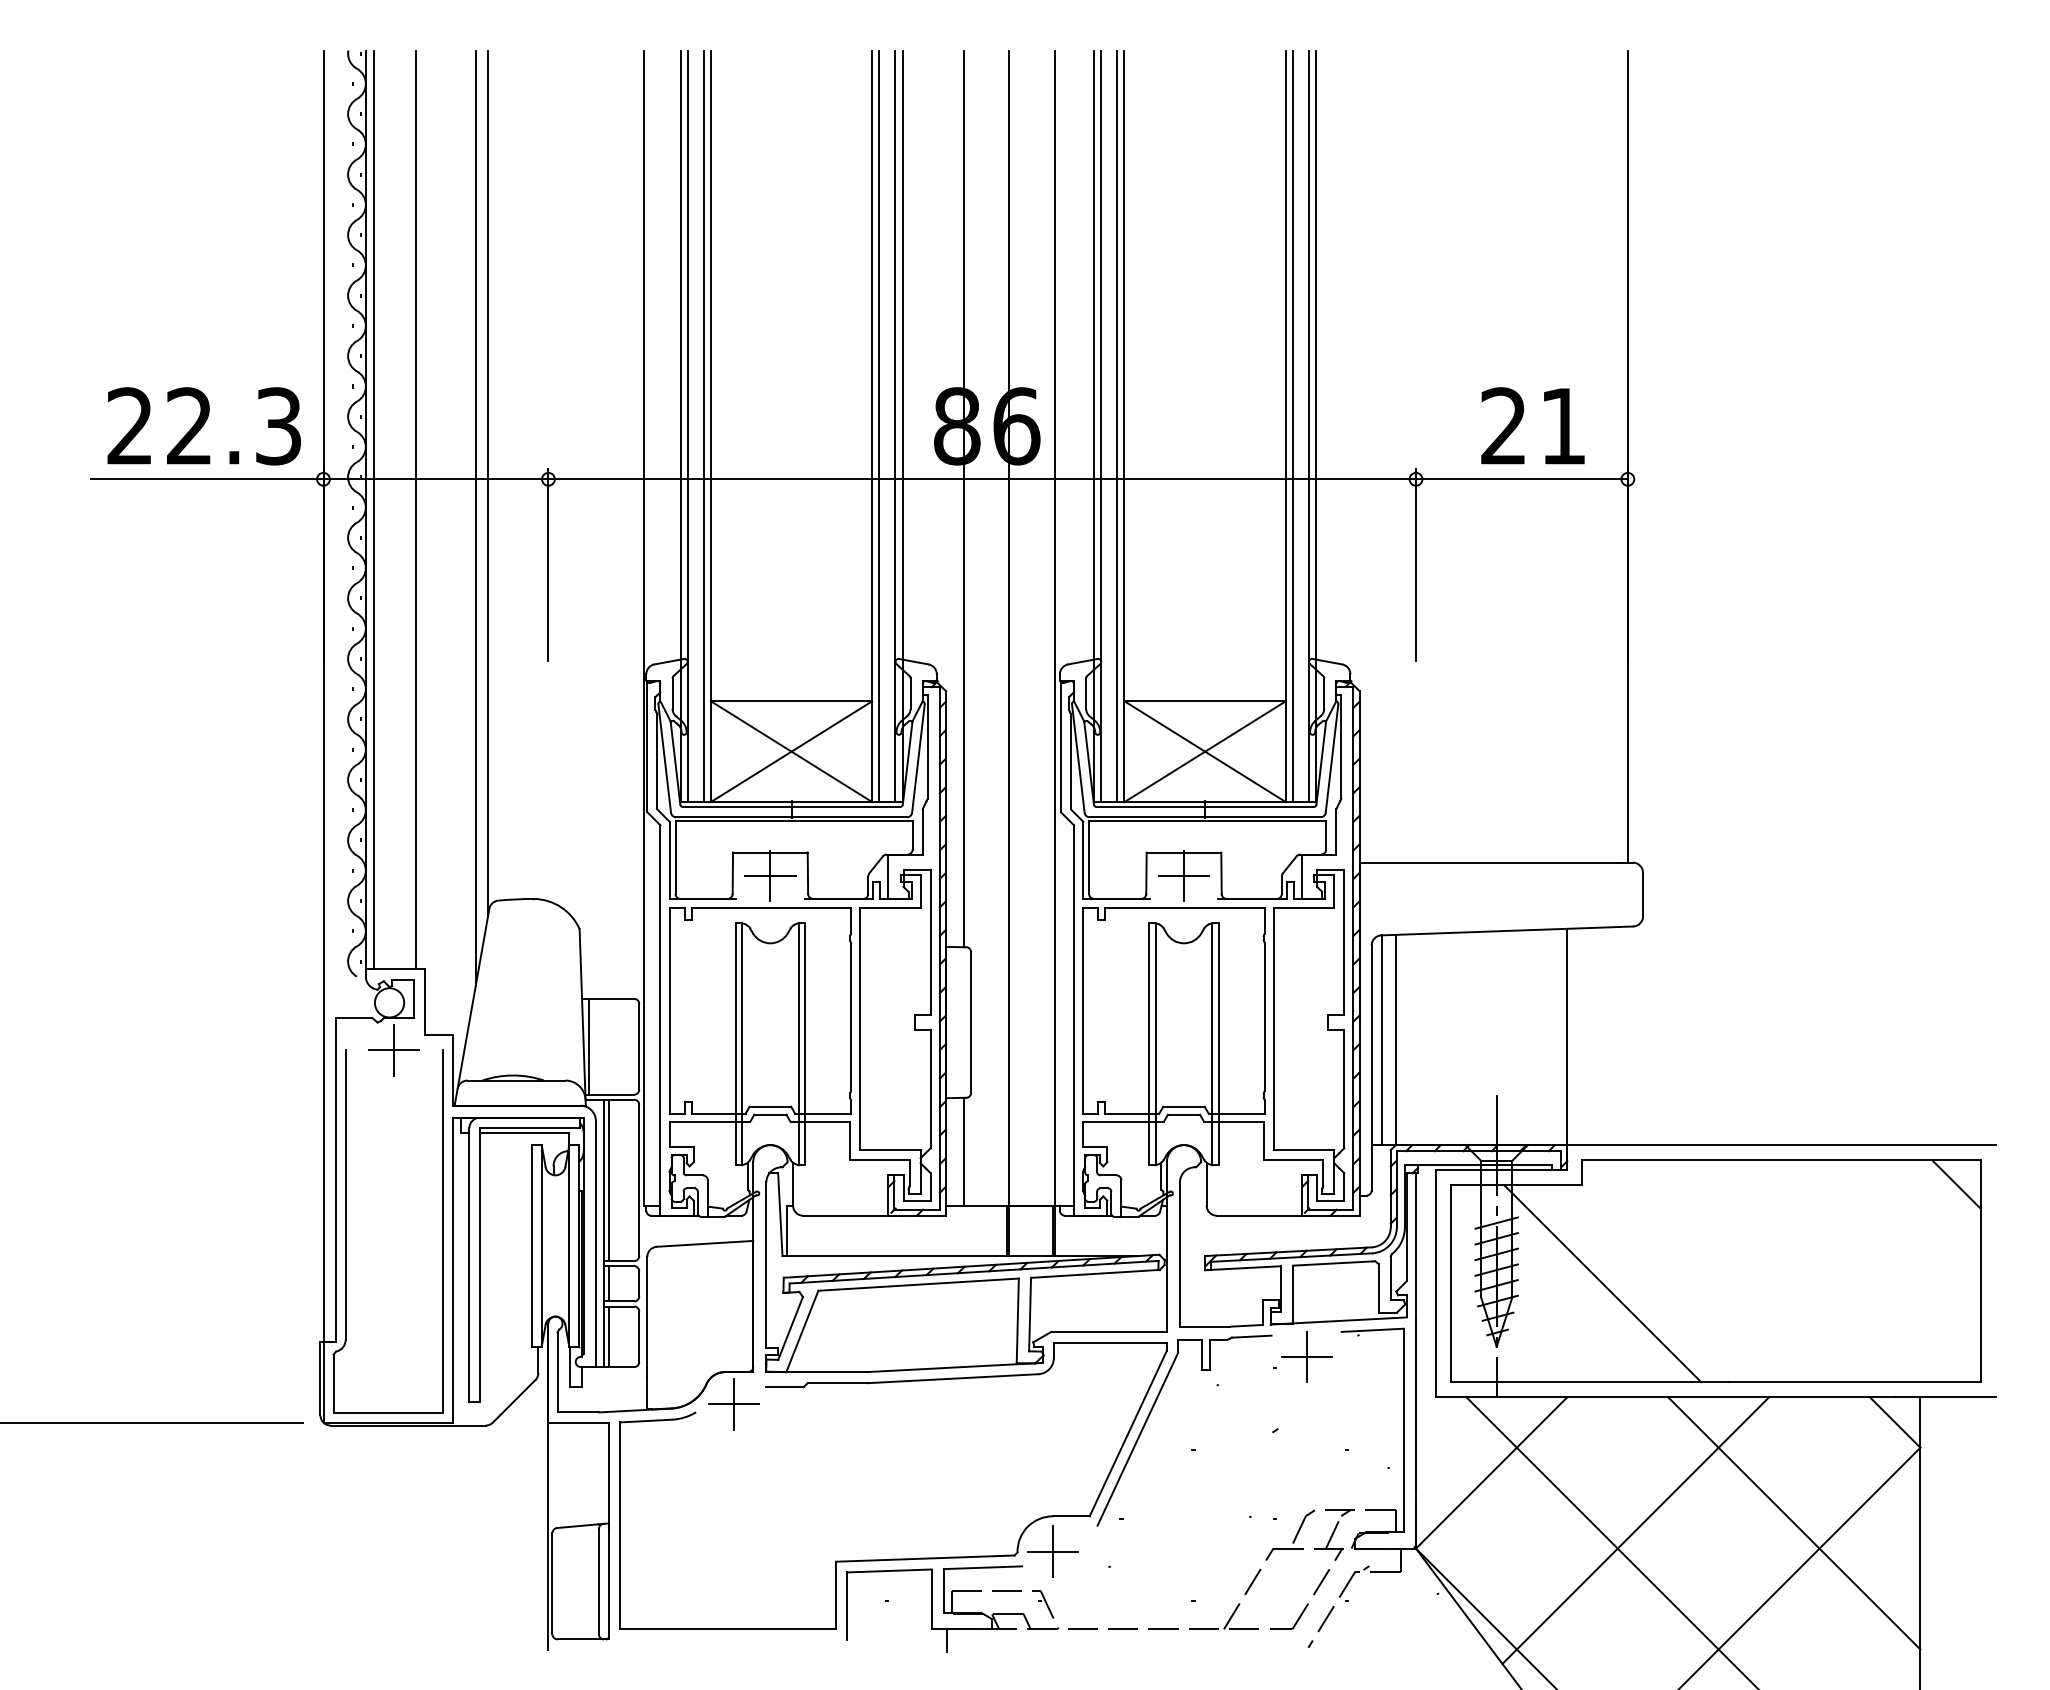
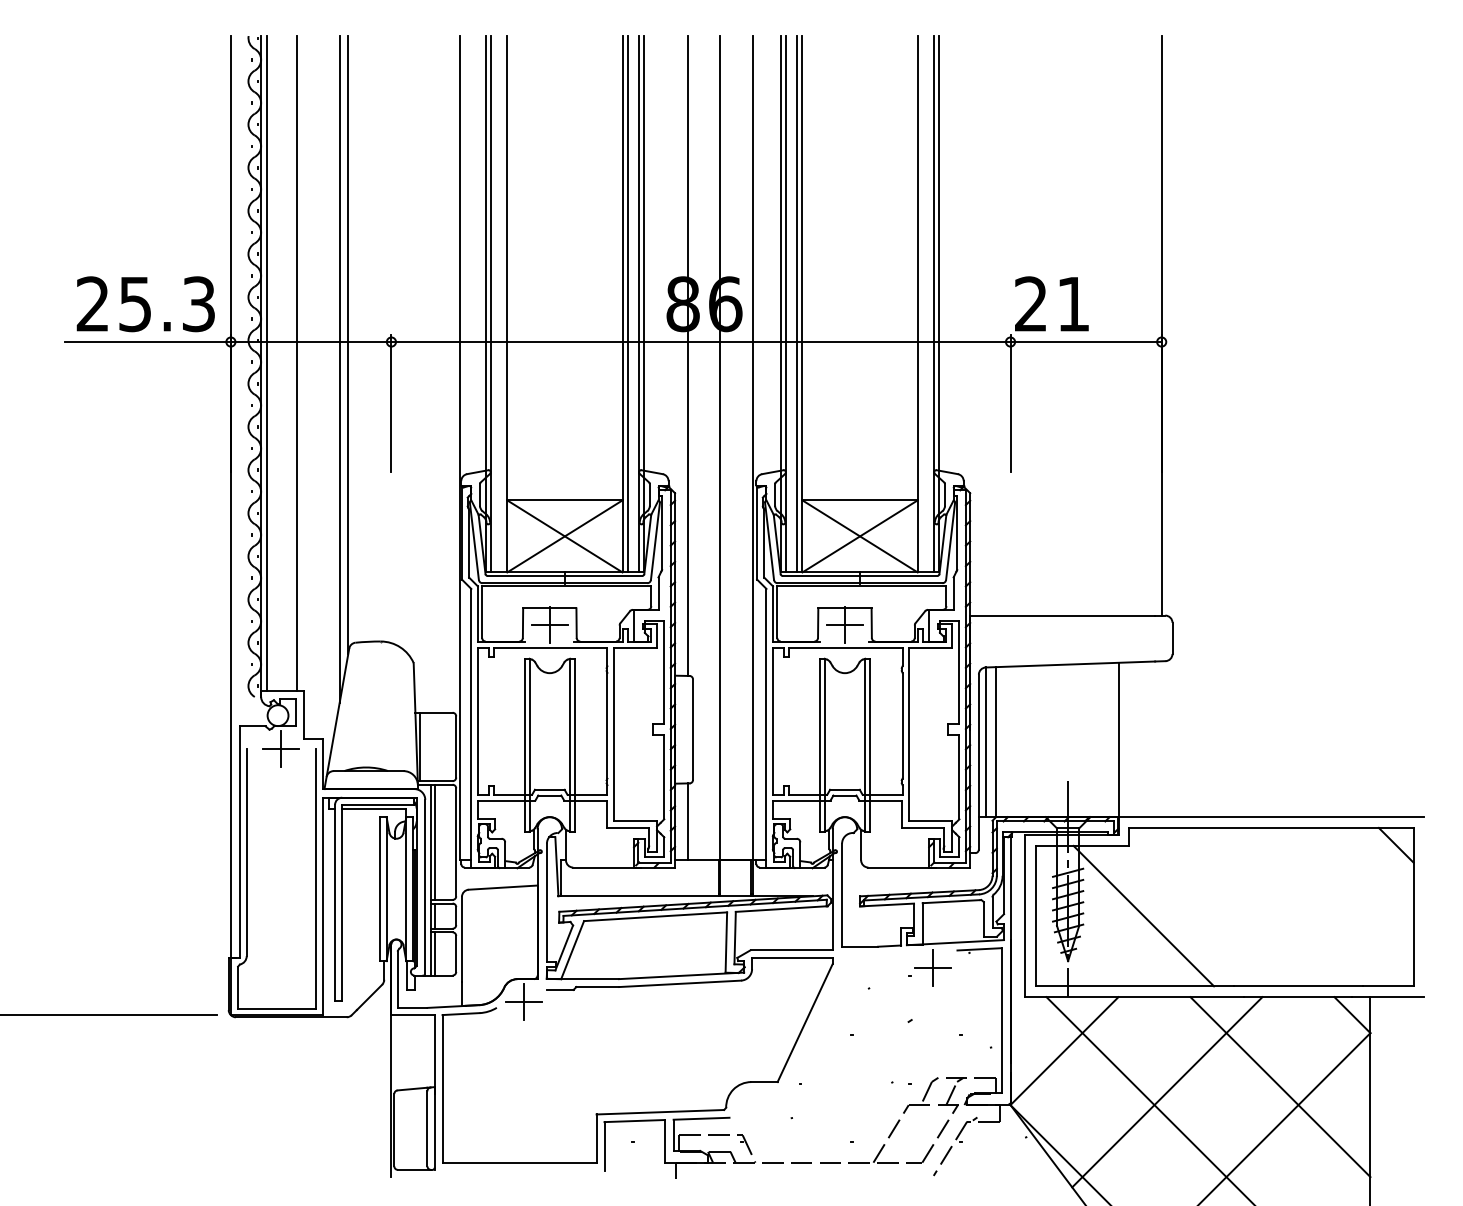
text: (1532, 425) -> (1051, 303), moved
text: (189, 426) -> (135, 304), 22.3 -> 25.3
line: (703, 426) -> (502, 304), removed
line: (1292, 426) -> (922, 304), removed
part: (1150, 1414) -> (821, 1009), removed
part: (1052, 1551) -> (751, 1107), removed

